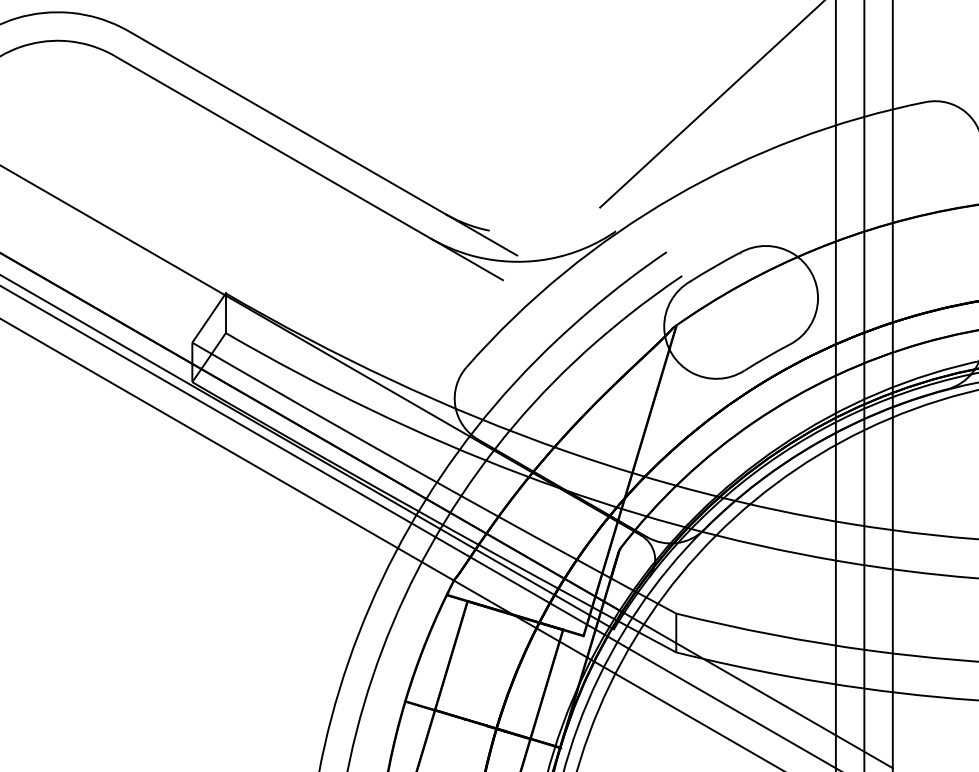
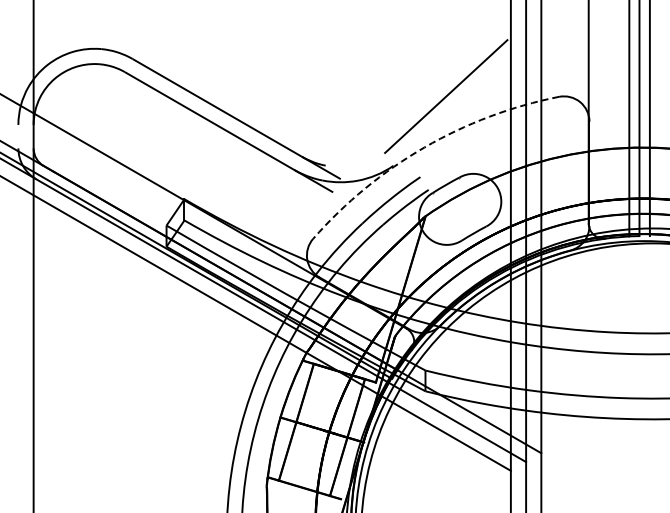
arc: (674, 196) -> (424, 147), solid -> dashed

